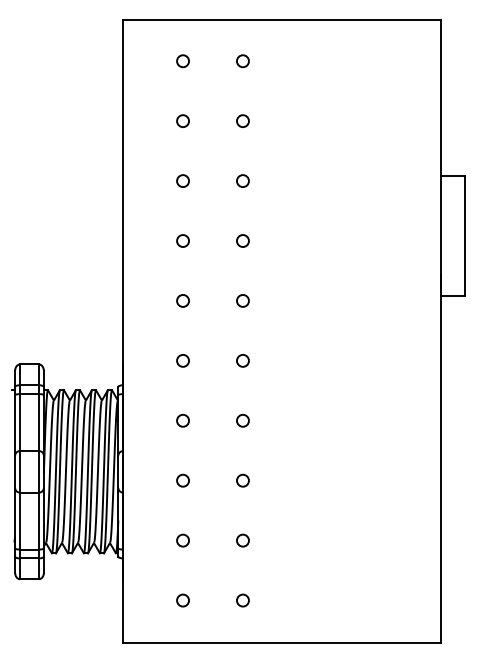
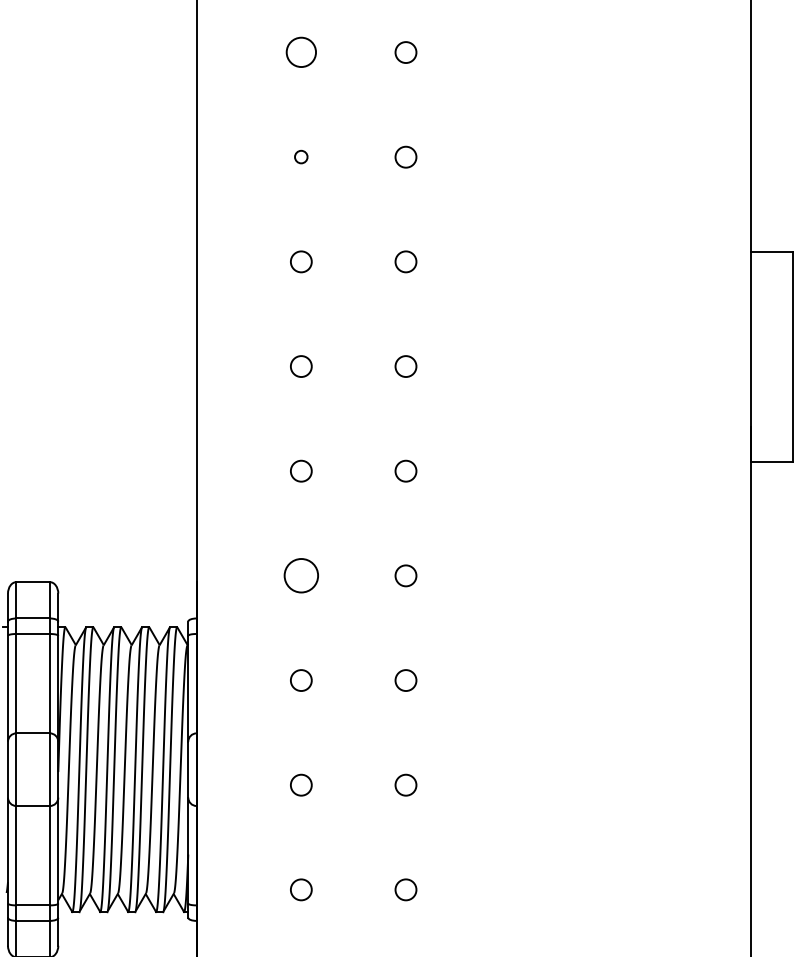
circle: (182, 61) -> (300, 52), size x1.4
circle: (182, 120) -> (300, 156), size x0.6
circle: (182, 360) -> (300, 575), size x1.6

